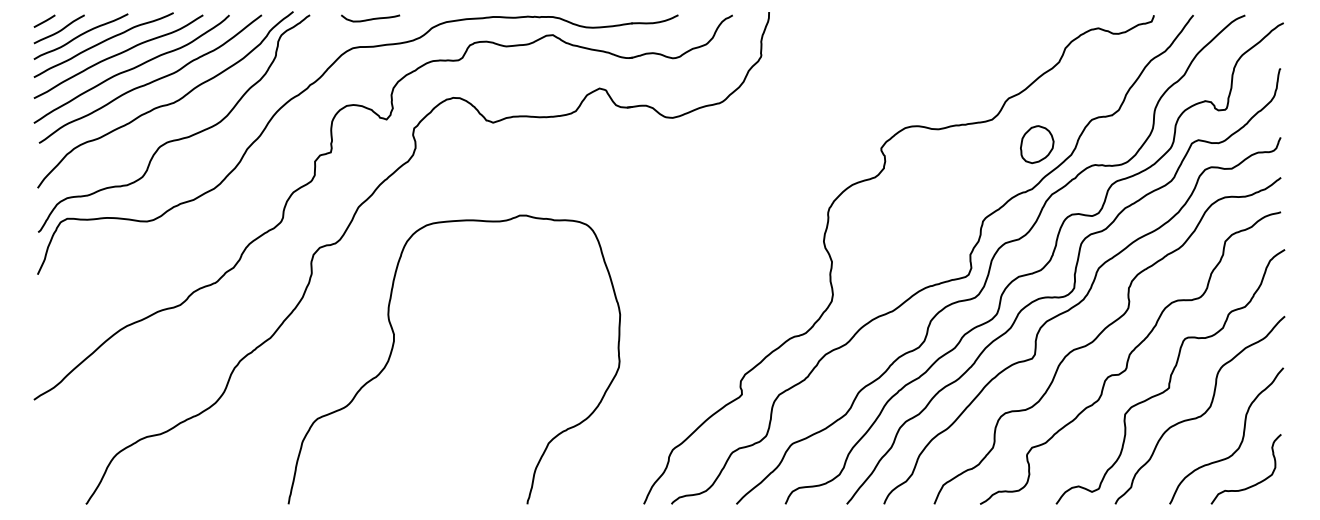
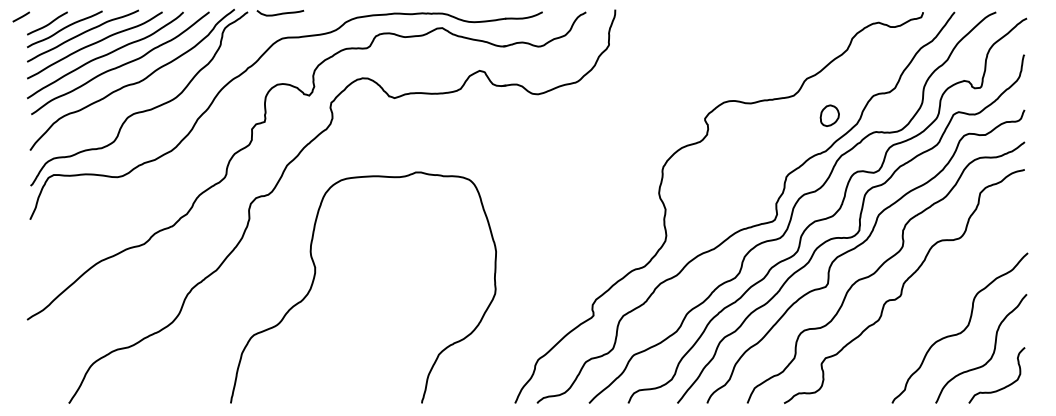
curve: (370, 18) -> (280, 13), moved
line: (44, 20) -> (21, 16), moved
part: (1037, 144) -> (830, 115), size x0.7
curve: (1170, 376) -> (936, 301), removed

